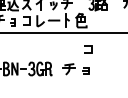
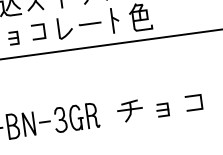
line: (88, 46) -> (193, 97), moved

